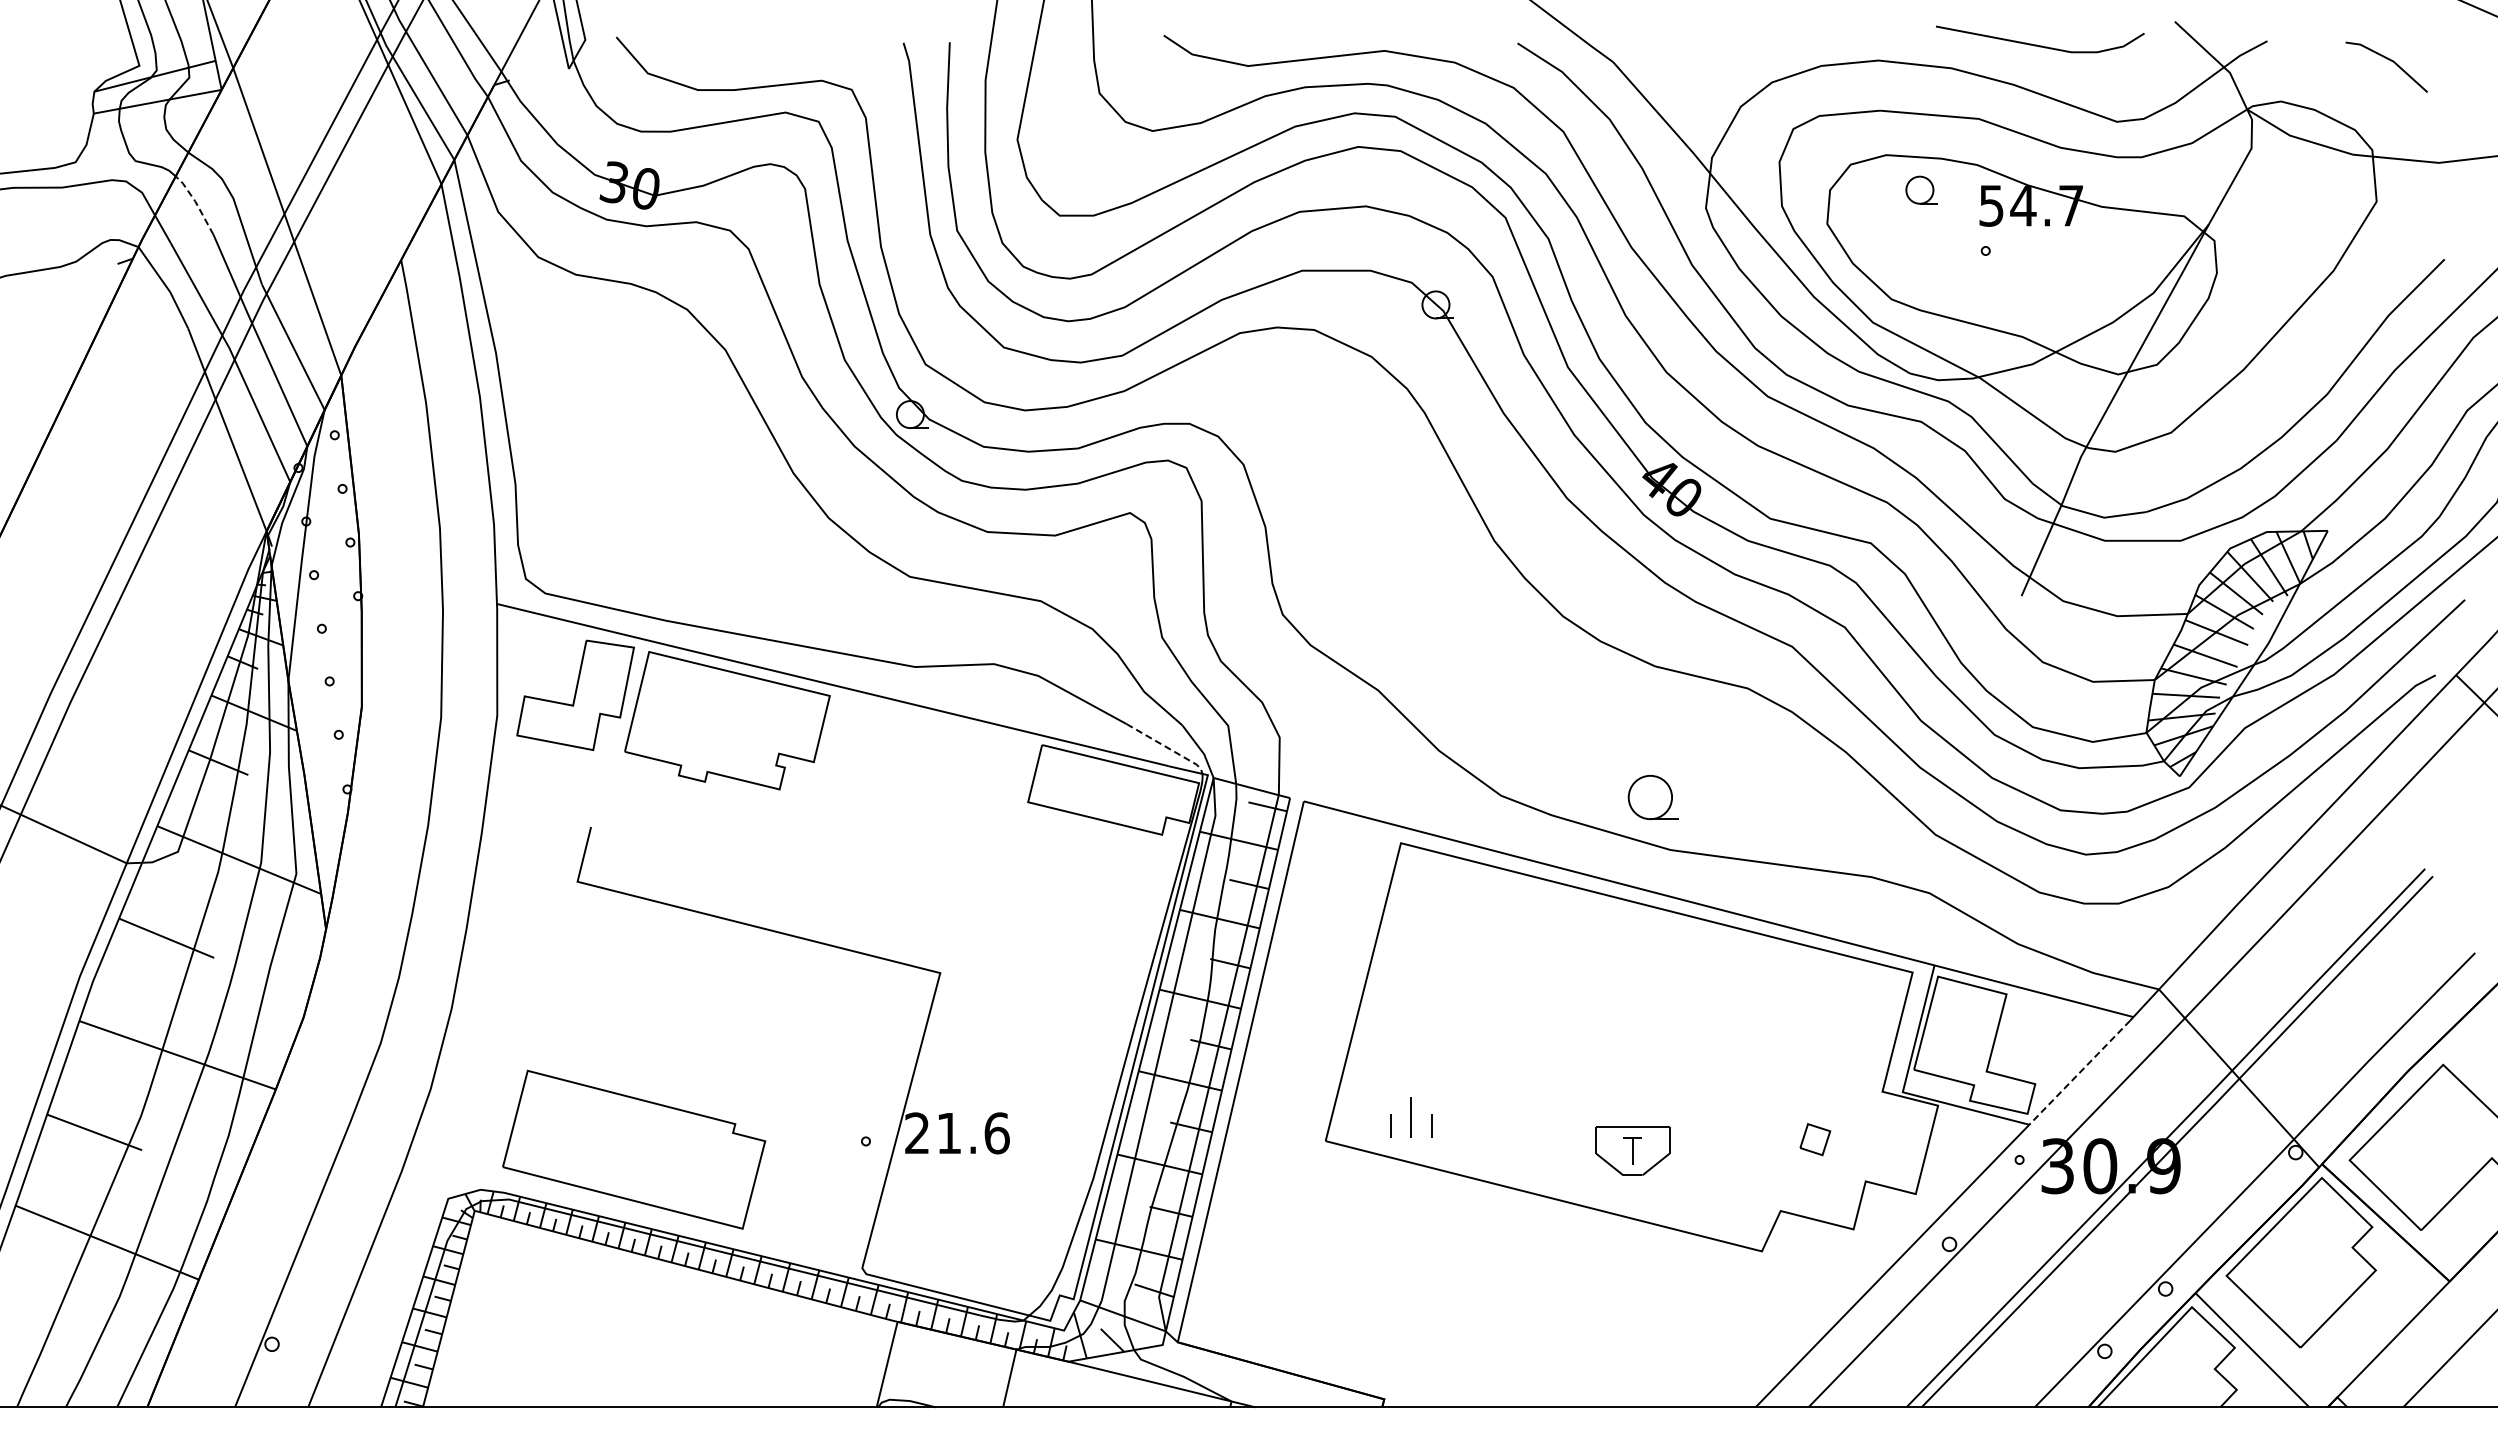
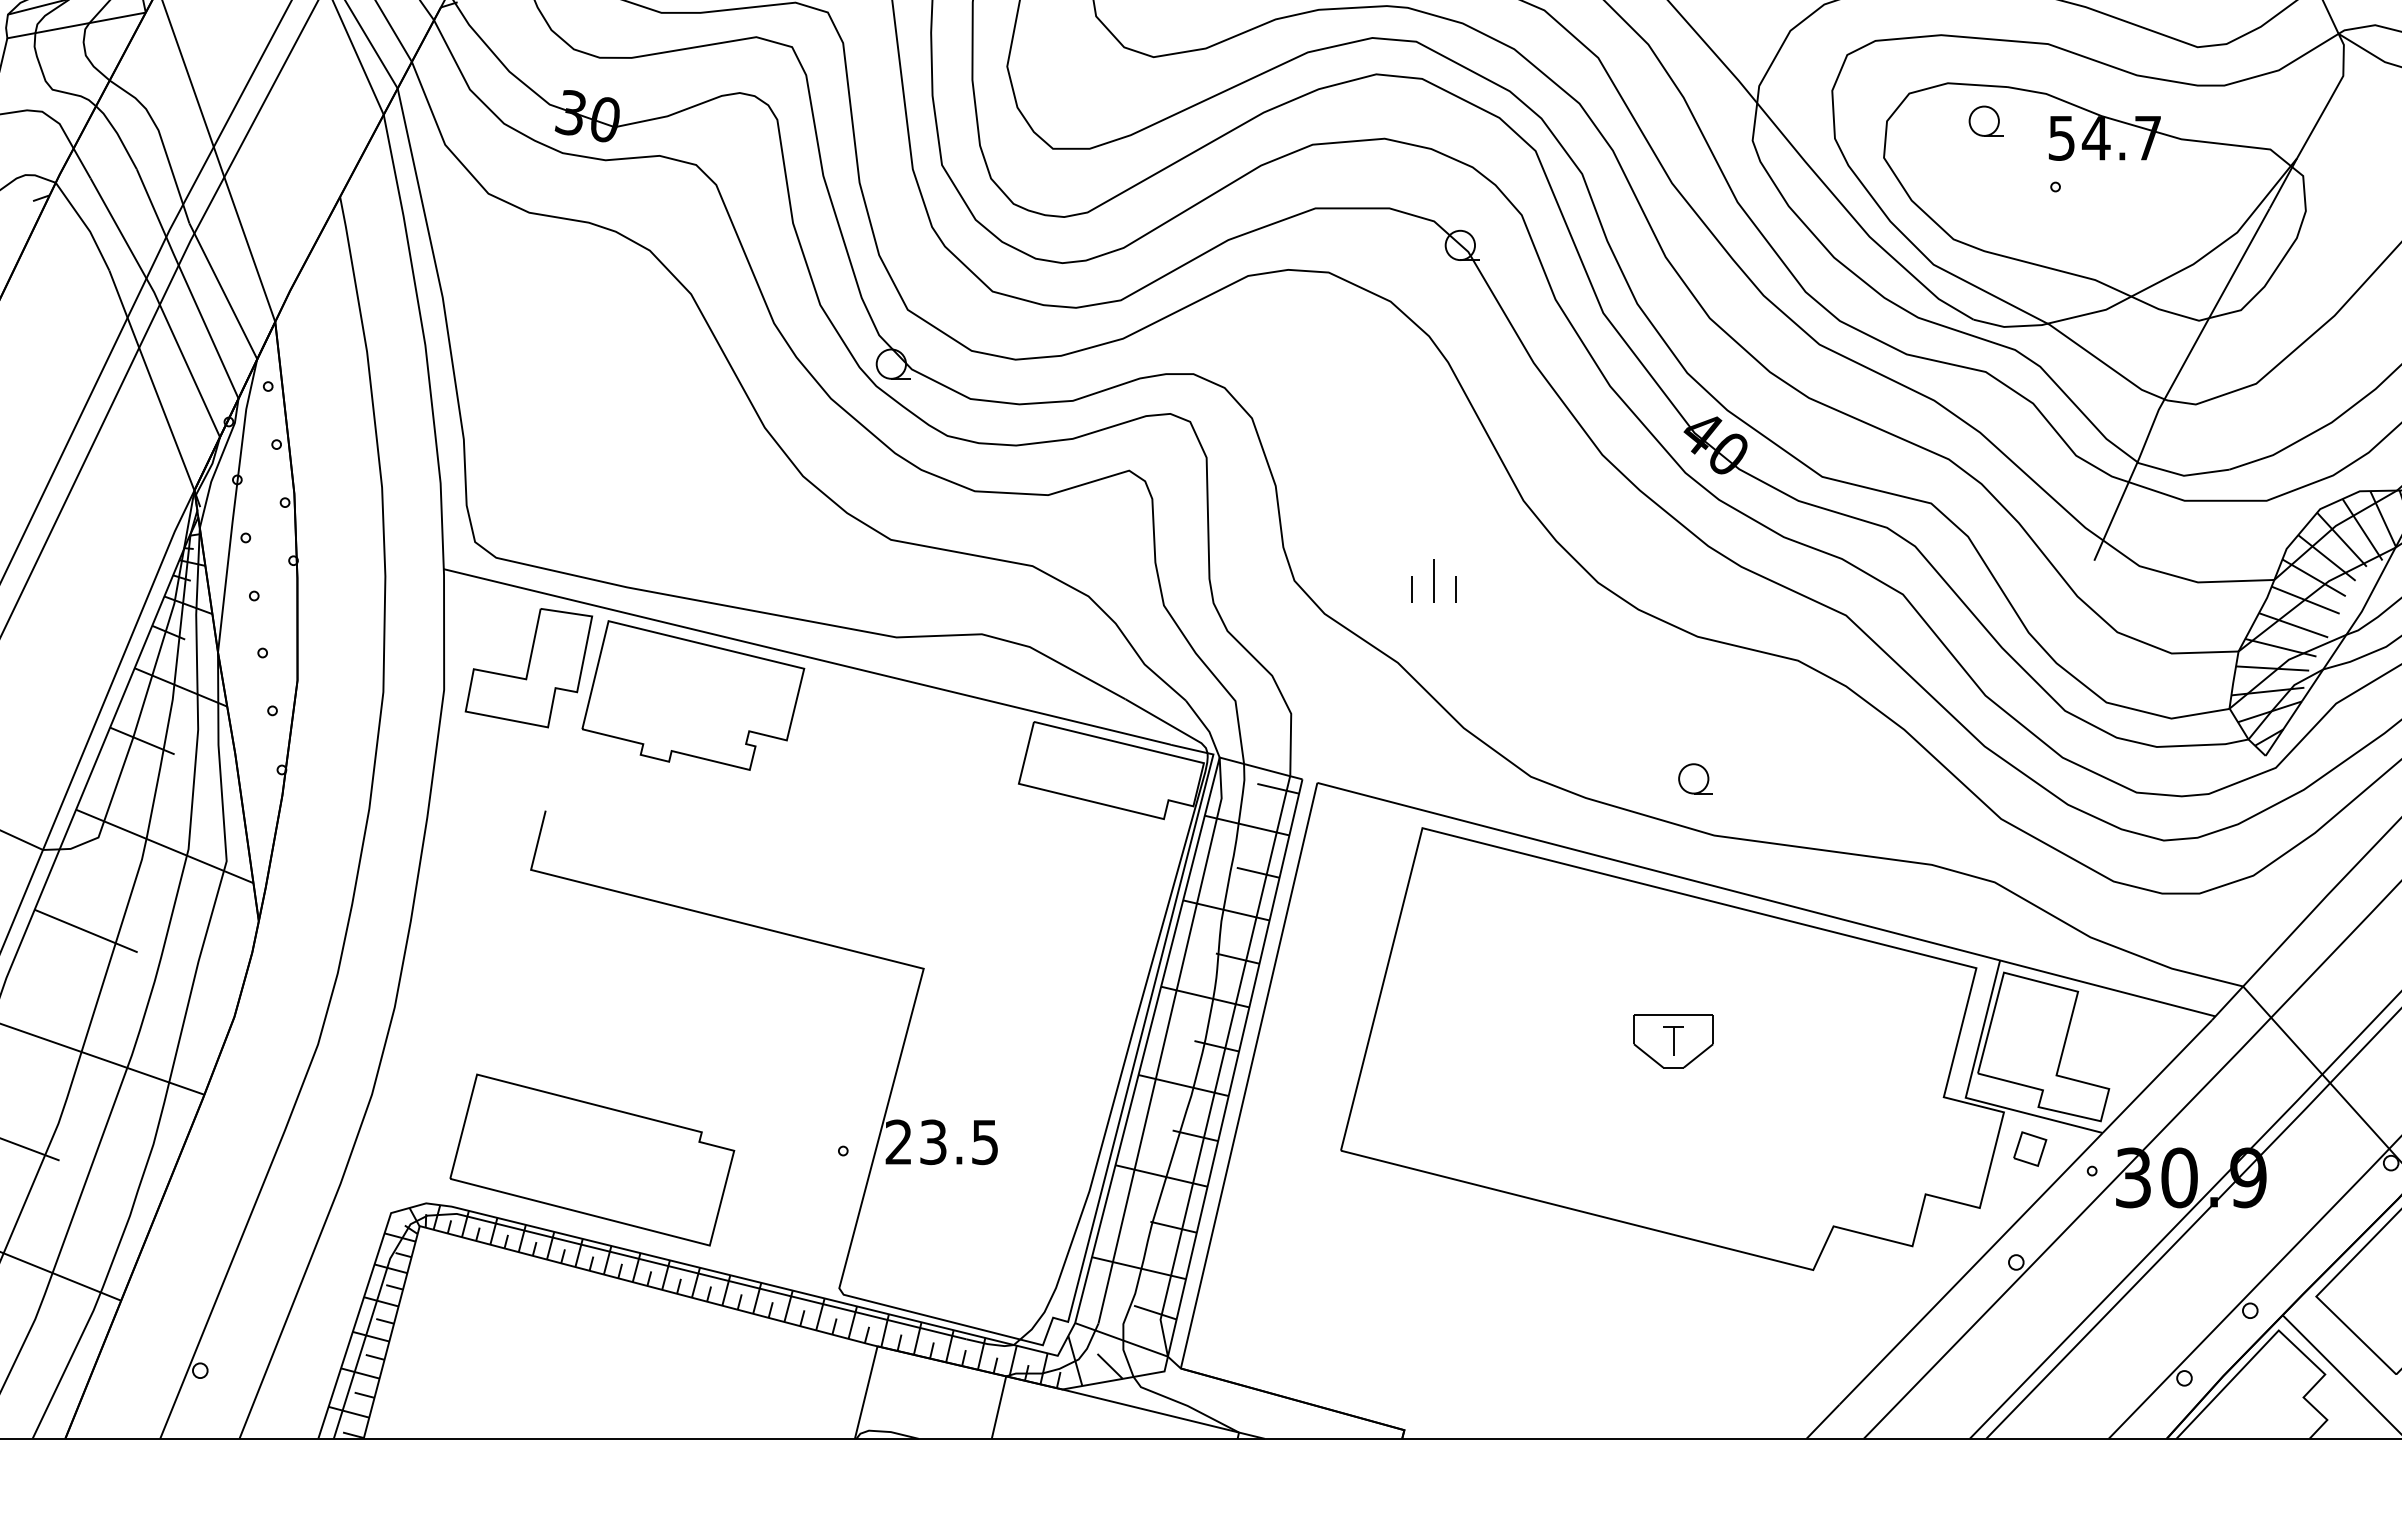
line: (195, 202) -> (117, 134), dashed -> solid
line: (1168, 748) -> (1170, 725), dashed -> solid
part: (1653, 797) -> (1695, 778), size x0.62
line: (2079, 1073) -> (2157, 1077), dashed -> solid
part: (1411, 1117) -> (1433, 580), moved
text: (973, 1133) -> (959, 1142), 21.6 -> 23.5
part: (1815, 1139) -> (2030, 1148), moved
part: (1632, 1150) -> (1673, 1040), moved

